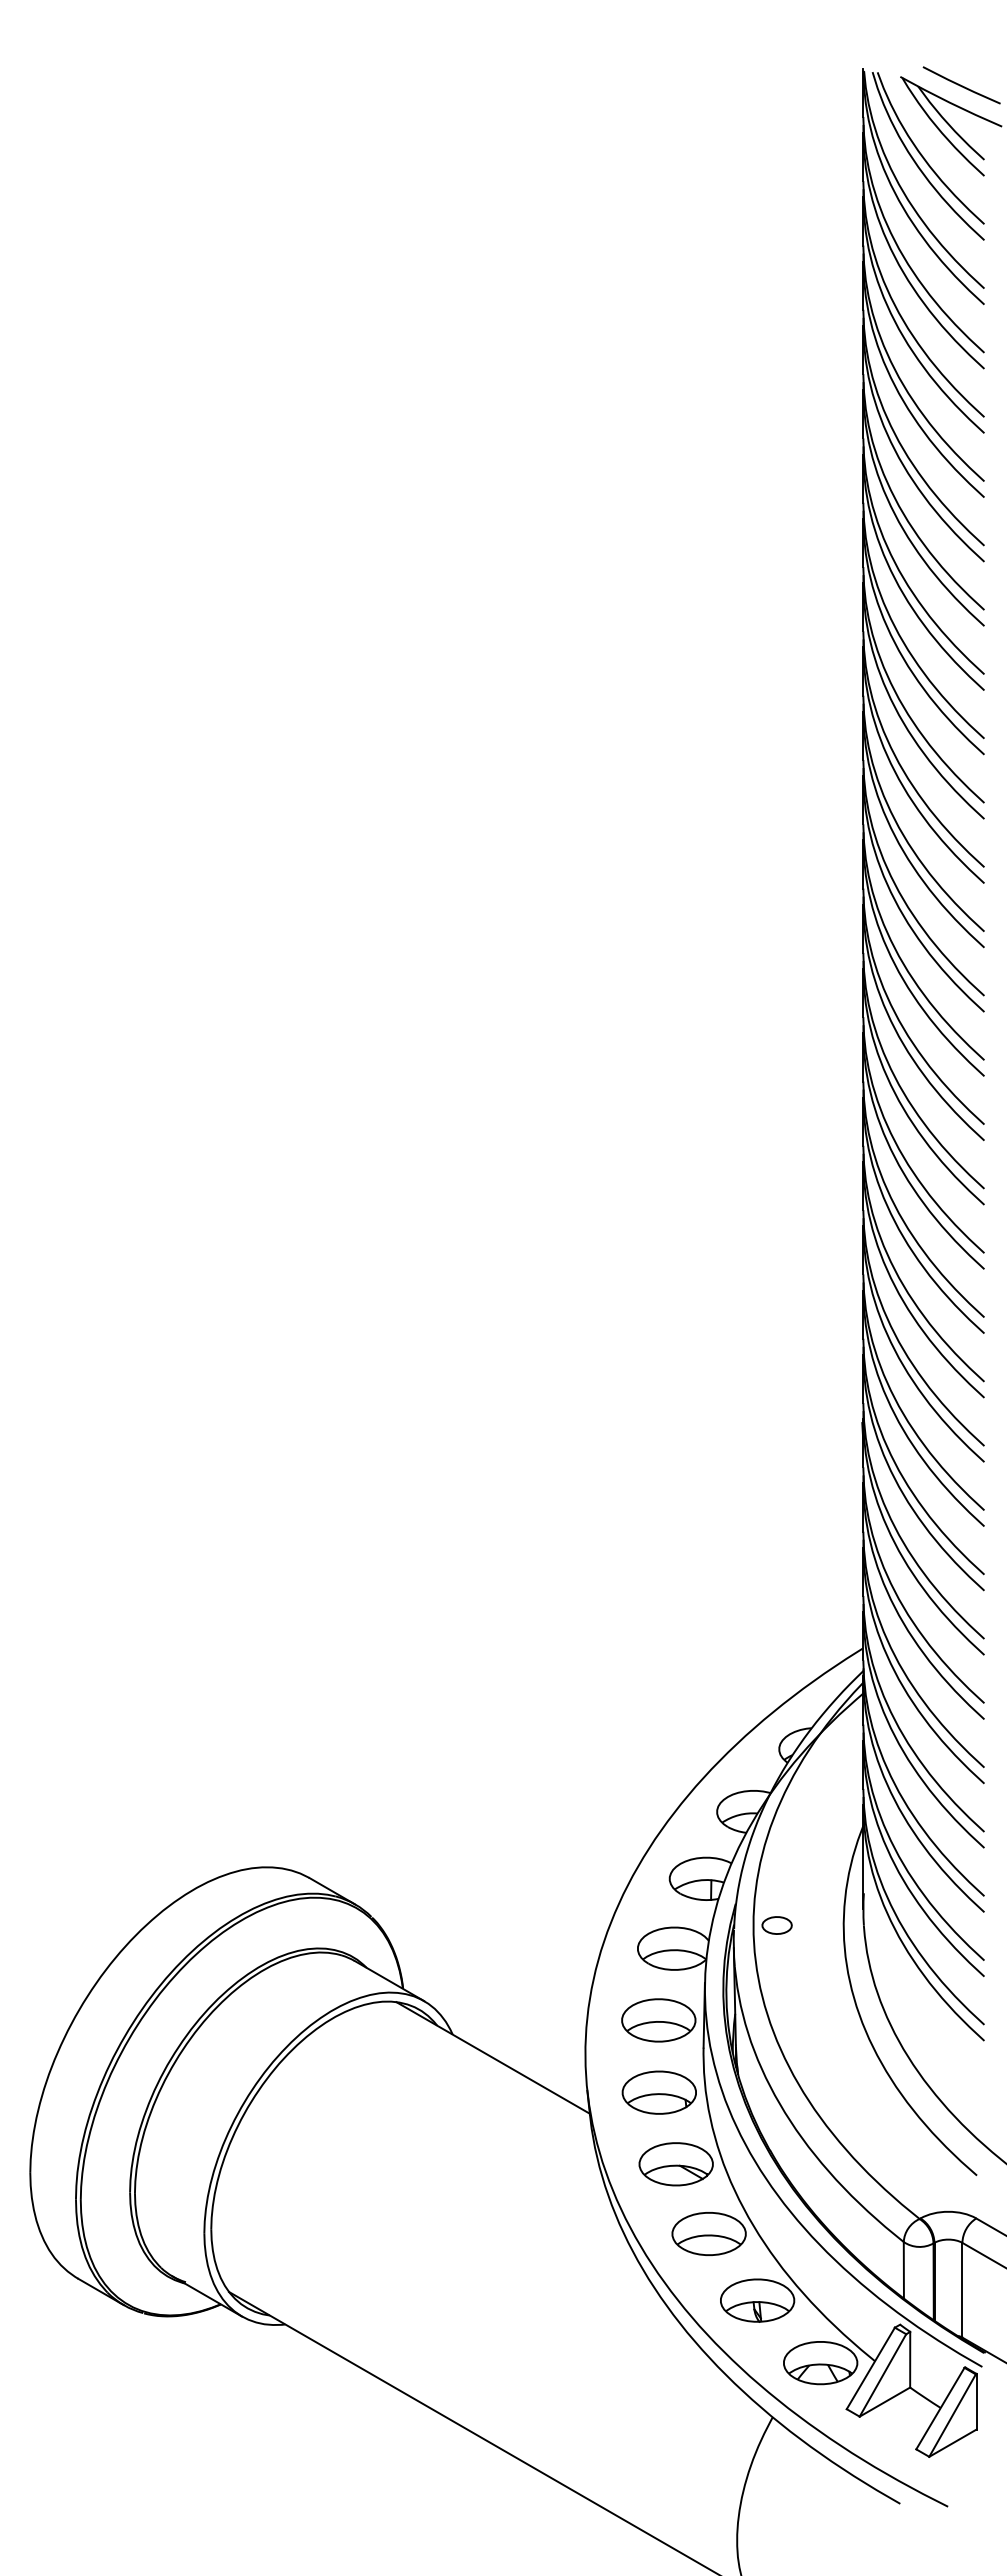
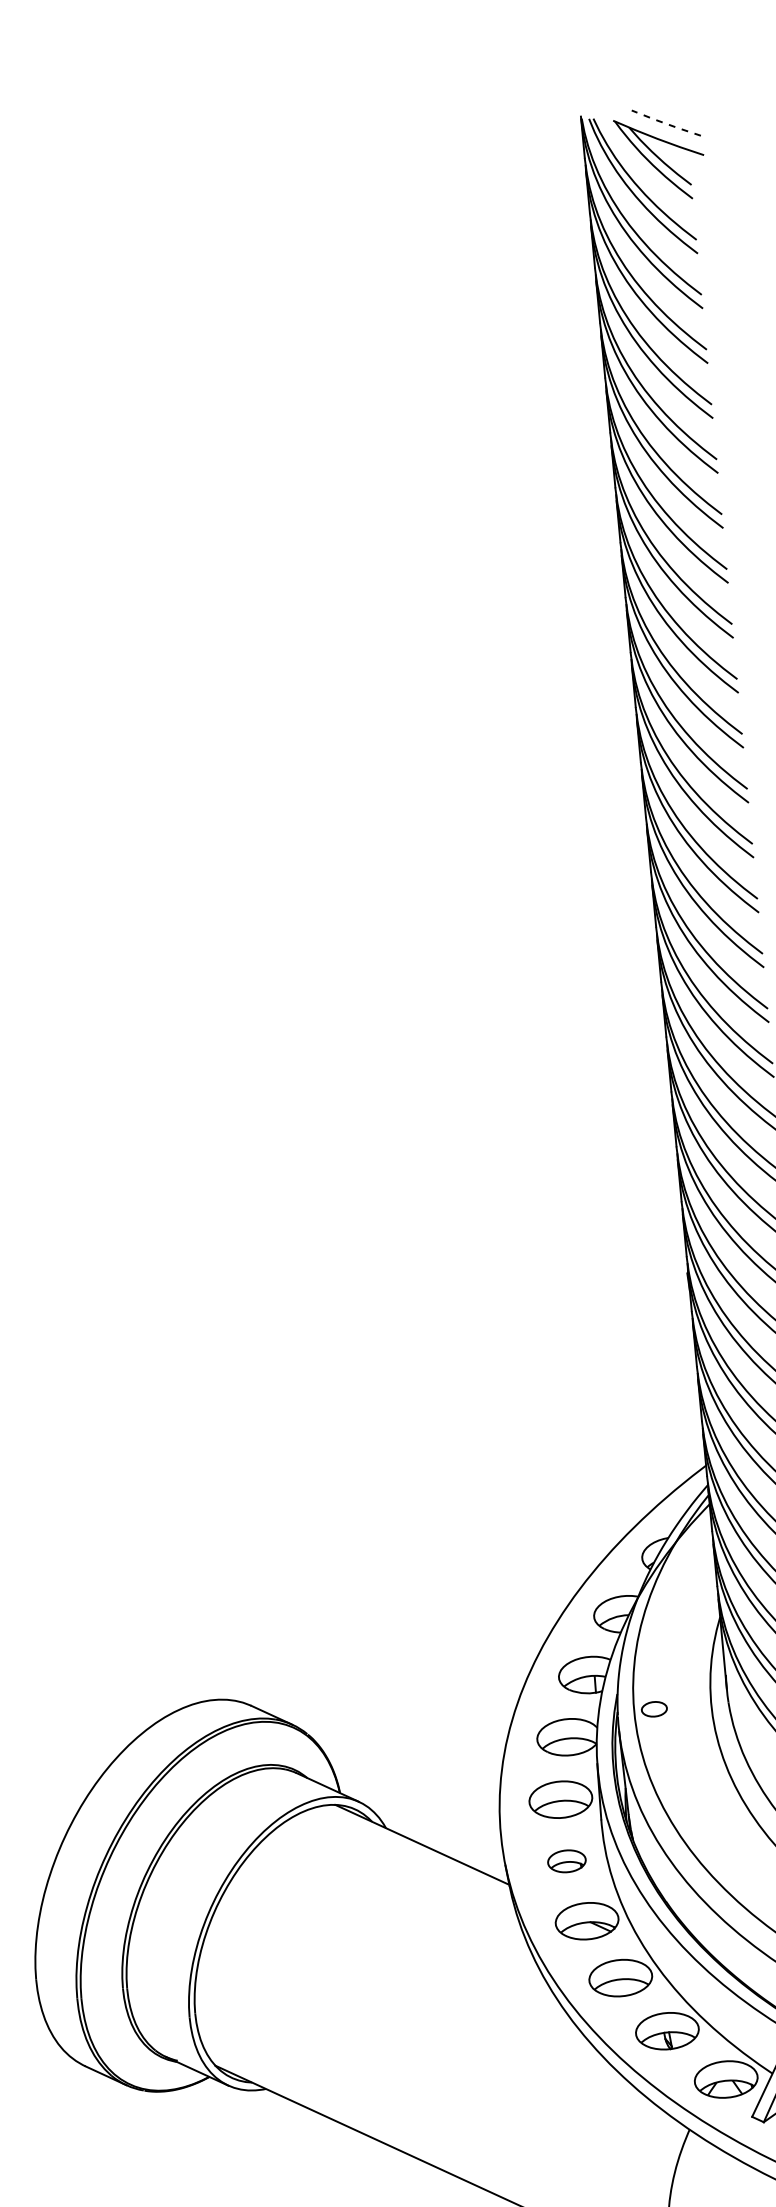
line: (961, 86) -> (666, 124), solid -> dashed
part: (658, 2092) -> (566, 1861), size x0.6

